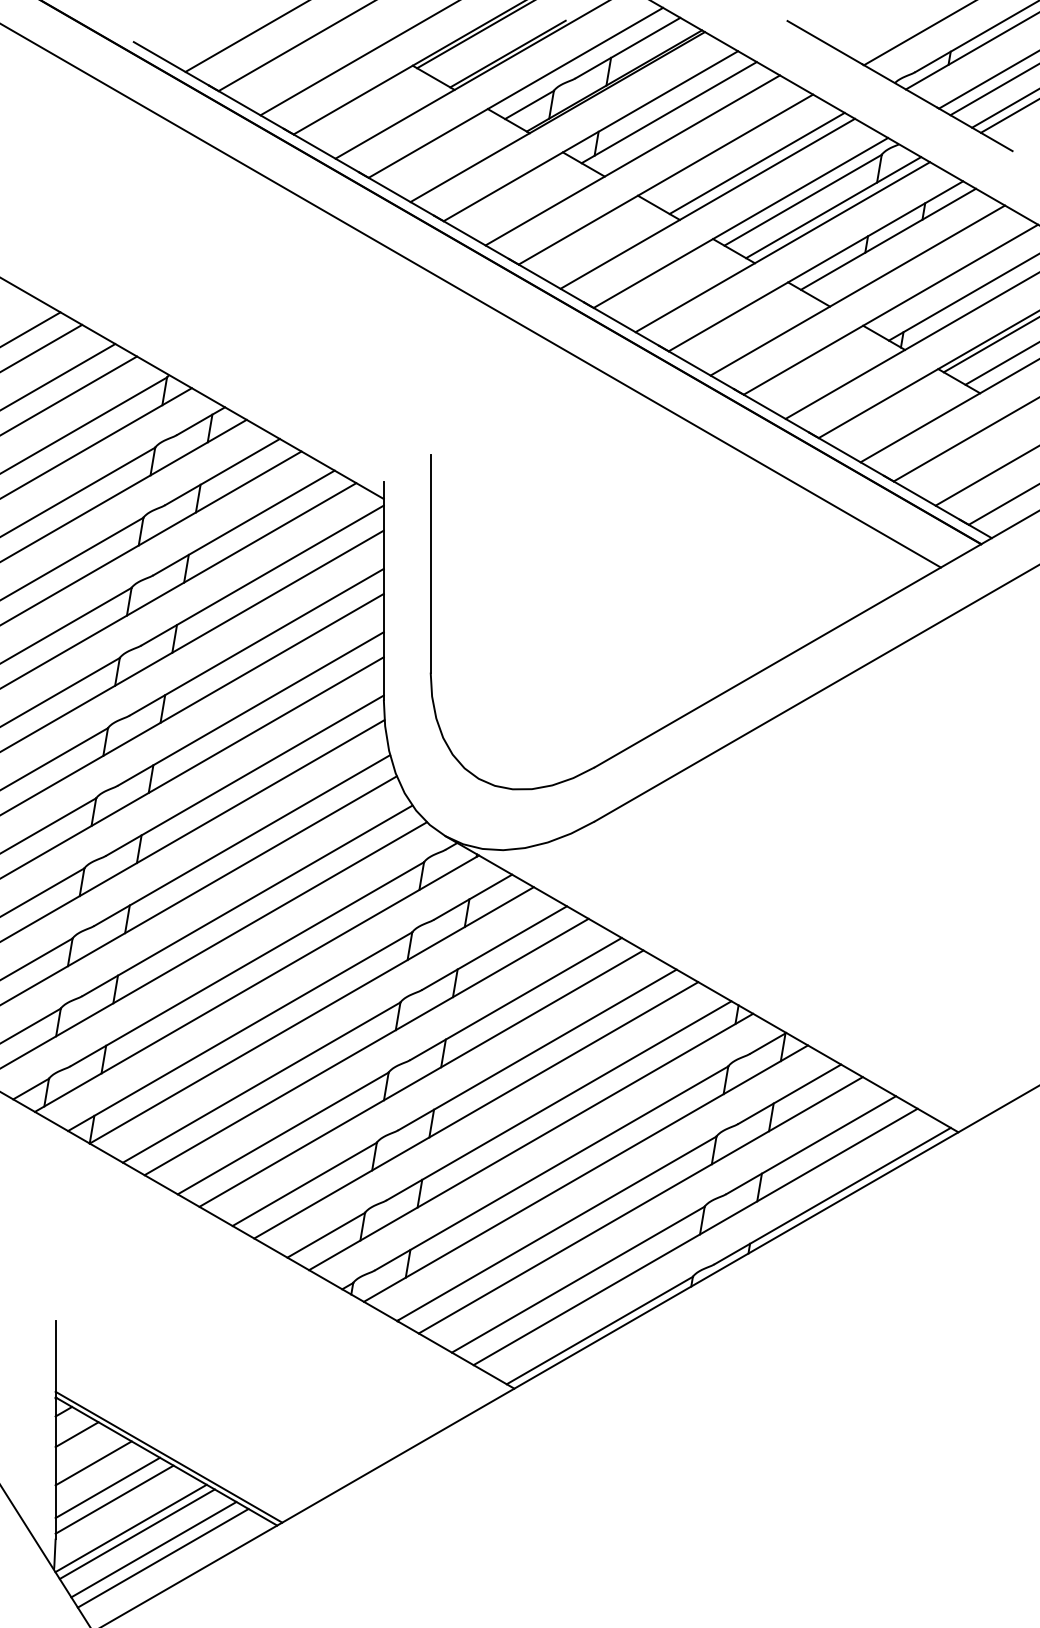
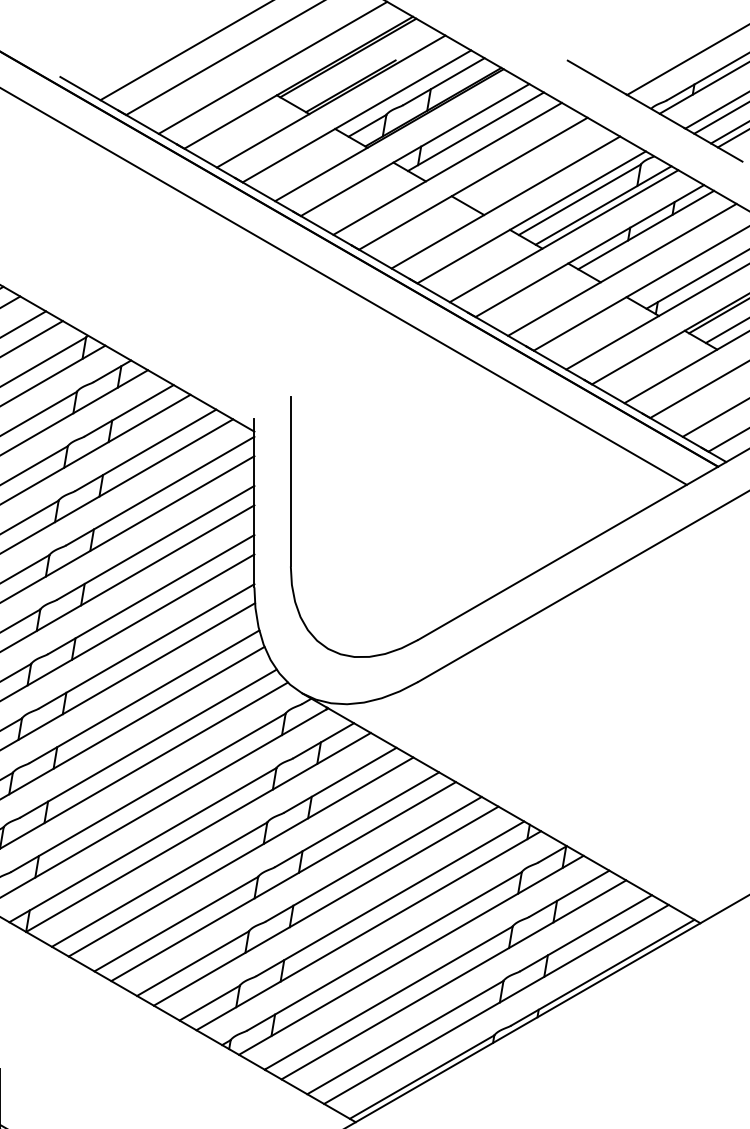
line: (756, 163) -> (543, 171), removed

